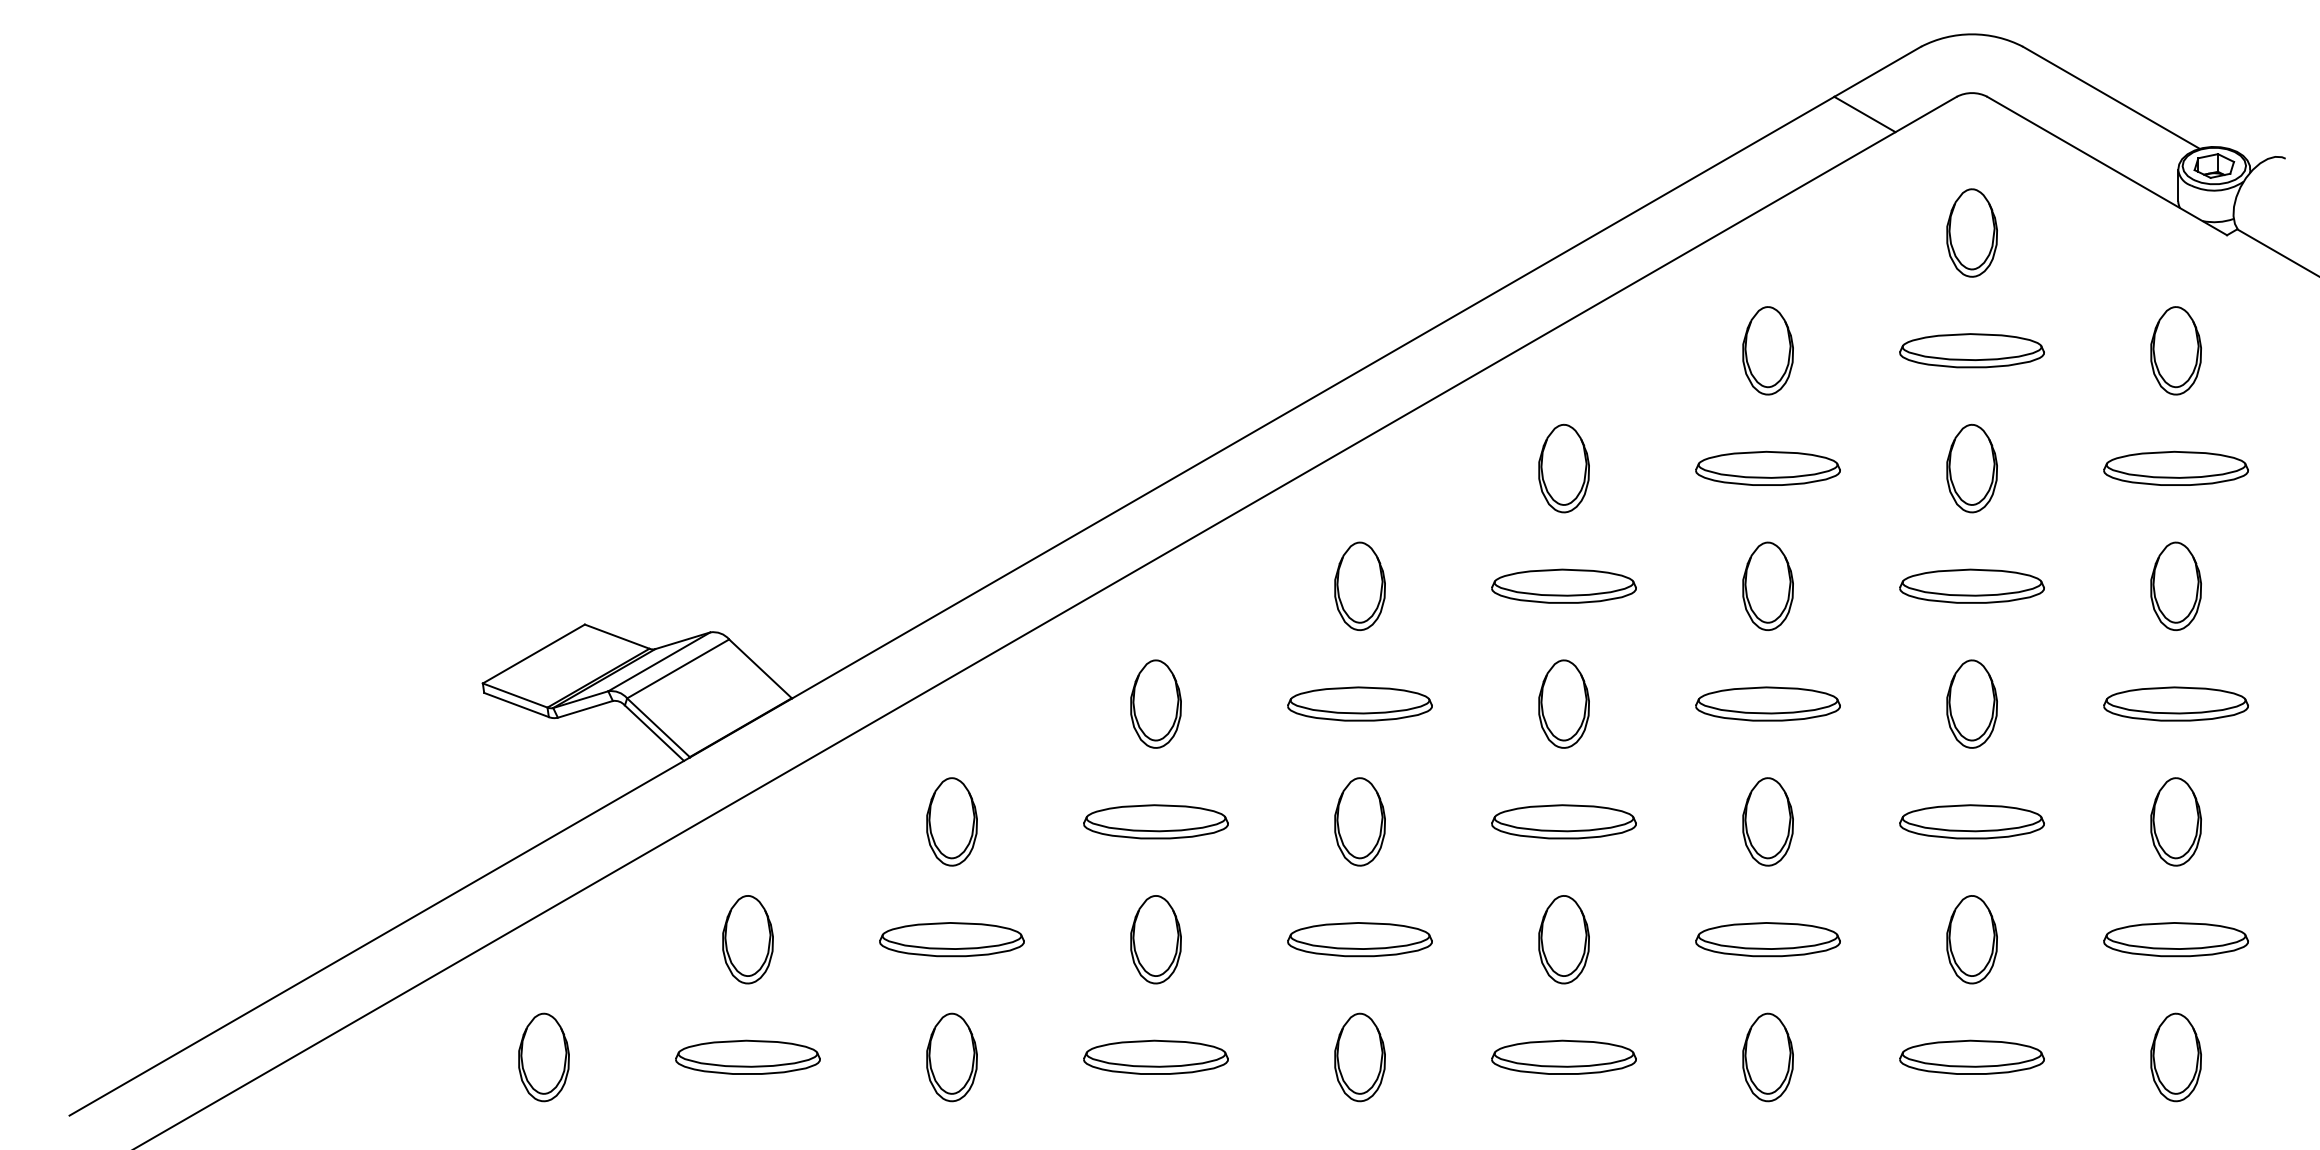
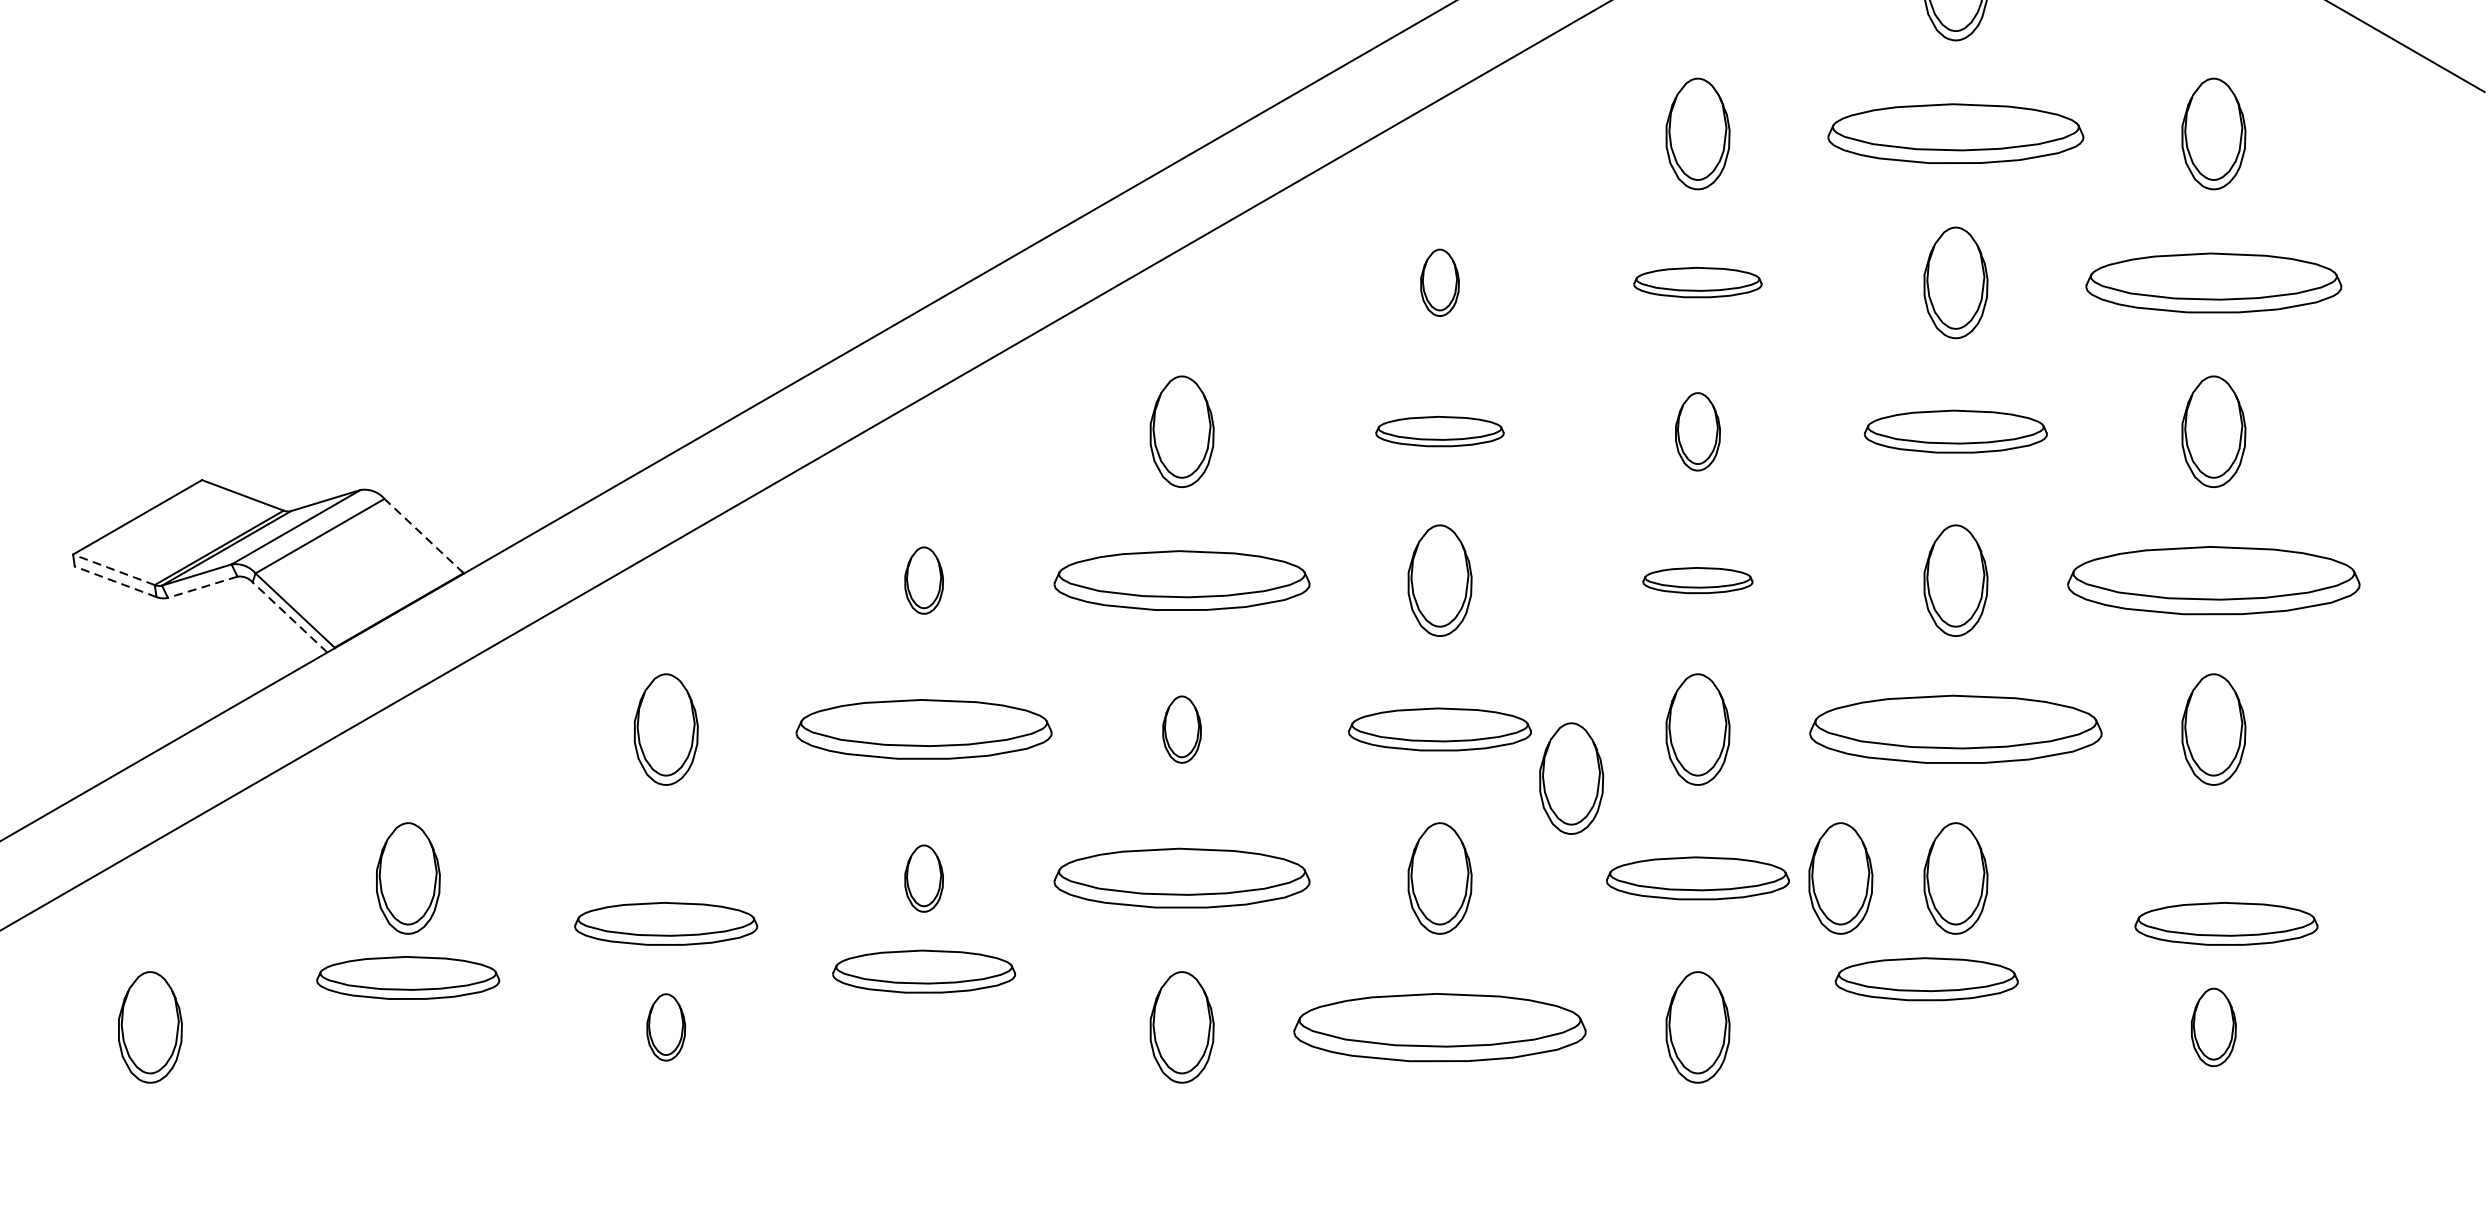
part: (1971, 350) -> (1955, 133), size x1.4
part: (1767, 467) -> (1697, 281), size x0.7
part: (2175, 467) -> (2213, 281), size x1.4
part: (1563, 468) -> (1439, 282), size x0.6
part: (1563, 585) -> (1439, 430), size x0.7
part: (1767, 586) -> (1697, 431), size x0.7
line: (760, 668) -> (424, 535), solid -> dashed
line: (514, 695) -> (113, 569), solid -> dashed
part: (1155, 703) -> (923, 579), size x0.6
part: (1359, 703) -> (1181, 579), size x1.4
part: (1767, 703) -> (1697, 579), size x0.6
part: (2175, 703) -> (2213, 579), size x1.6
line: (516, 705) -> (115, 582), solid -> dashed
line: (585, 709) -> (202, 587), solid -> dashed
line: (654, 733) -> (290, 617), solid -> dashed
part: (1155, 821) -> (923, 729), size x1.4
part: (1359, 821) -> (1181, 729), size x0.6
part: (1971, 821) -> (1955, 729), size x1.6
part: (1667, 860) -> (1570, 778), added
part: (951, 939) -> (665, 923), moved
part: (1155, 939) -> (923, 878), size x0.6
part: (1359, 939) -> (1181, 878), size x1.4
part: (1880, 939) -> (1840, 878), added
part: (2175, 939) -> (2225, 923), moved
part: (747, 1056) -> (407, 976), moved
part: (1155, 1056) -> (923, 970), moved
part: (1563, 1056) -> (1439, 1026), size x1.6
part: (1971, 1056) -> (1926, 978), moved
part: (951, 1057) -> (665, 1027), size x0.6
part: (2175, 1057) -> (2213, 1027), size x0.7

